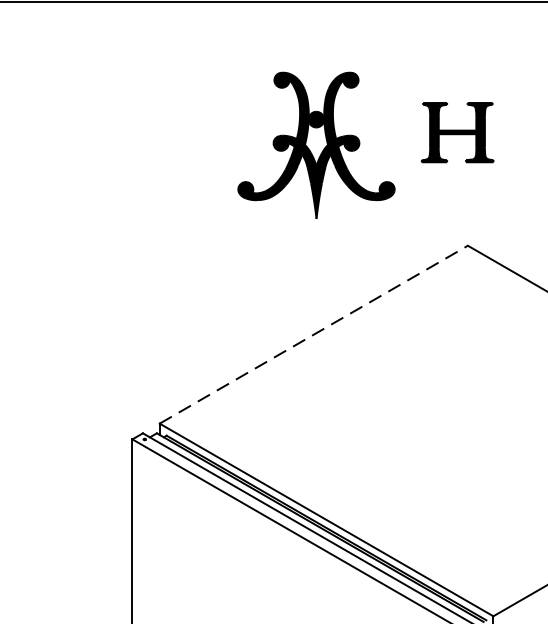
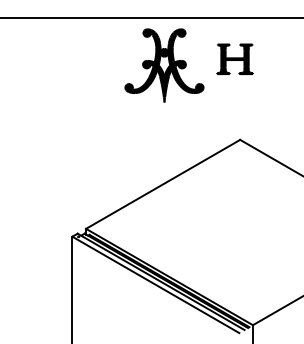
part: (364, 144) -> (188, 65), moved
line: (314, 334) -> (163, 184), dashed -> solid

